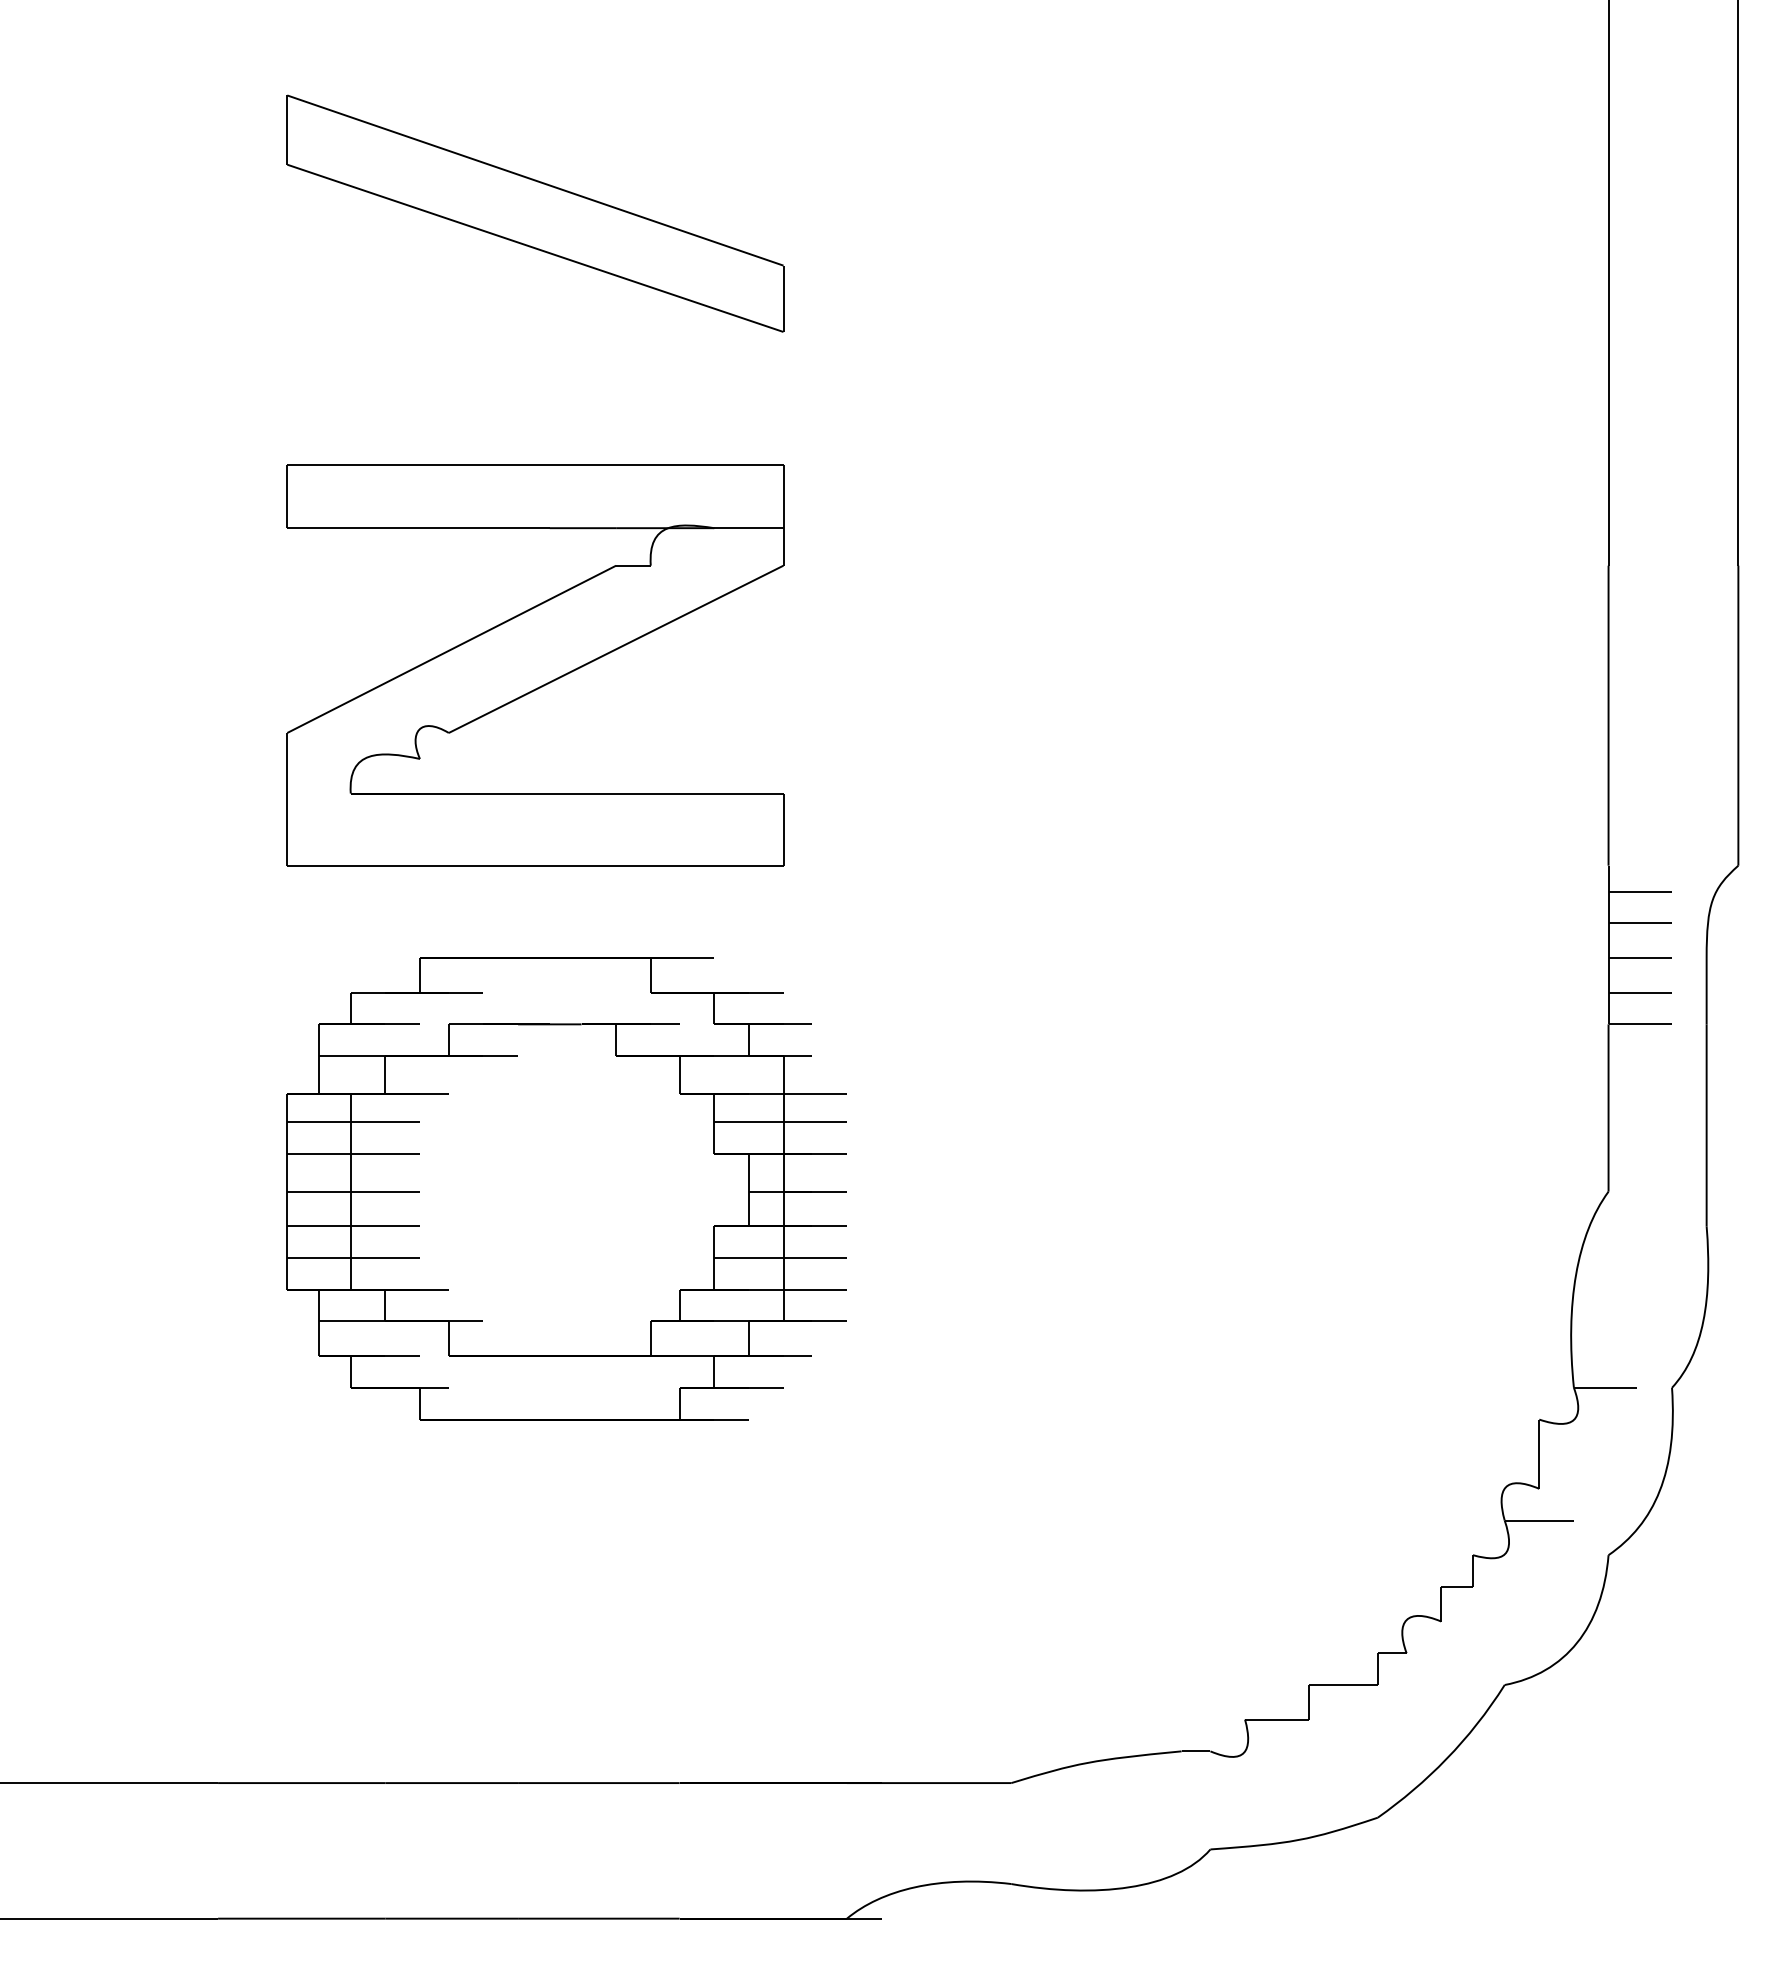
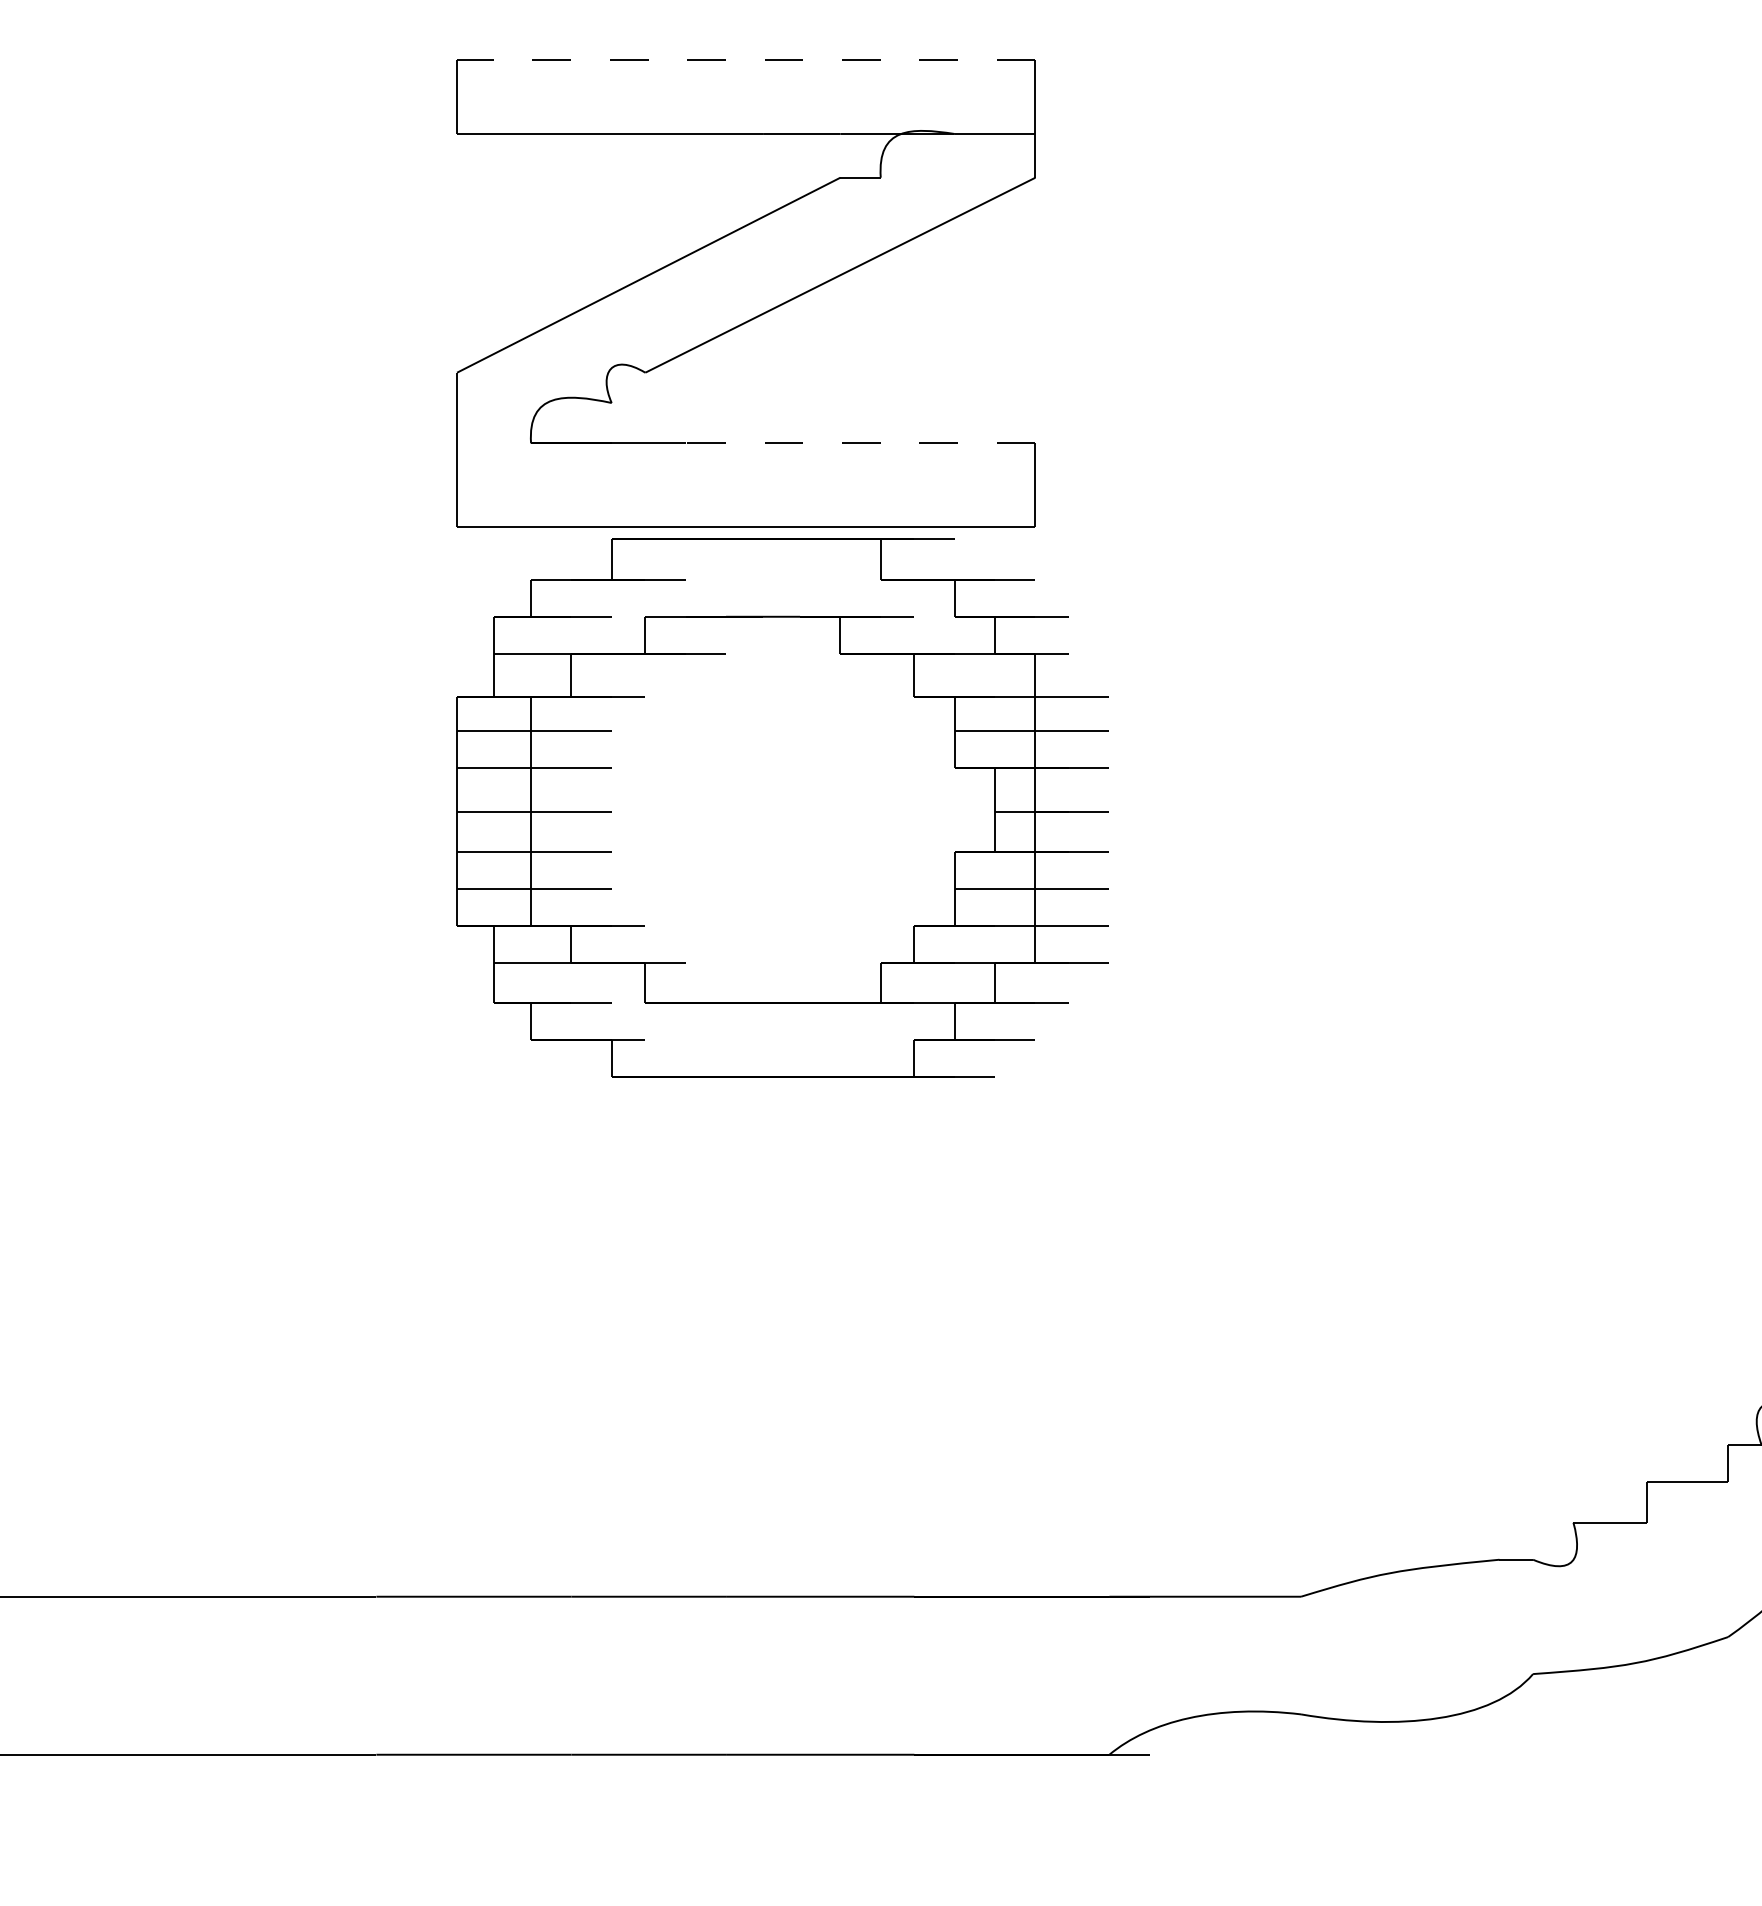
line: (534, 464) -> (745, 59), solid -> dashed
line: (632, 793) -> (859, 443), solid -> dashed
part: (566, 1188) -> (782, 808), moved

